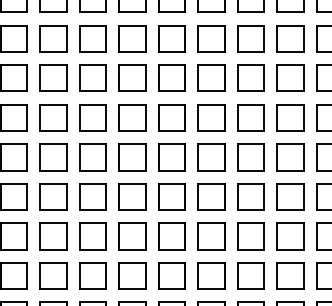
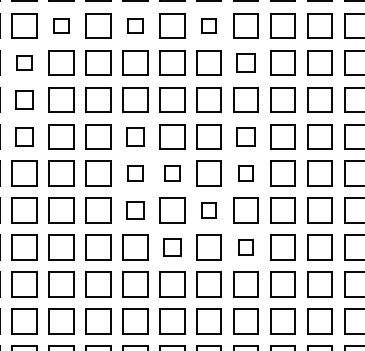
part: (93, 38) -> (61, 25), size x0.6
part: (172, 38) -> (135, 25), size x0.6
part: (250, 38) -> (208, 25), size x0.6
part: (53, 77) -> (24, 62), size x0.6
part: (289, 77) -> (245, 62), size x0.7
part: (53, 117) -> (24, 99), size x0.7
part: (53, 156) -> (24, 136), size x0.7
part: (172, 156) -> (135, 136), size x0.7
part: (289, 156) -> (245, 136), size x0.7
part: (172, 196) -> (135, 173), size x0.6
part: (211, 196) -> (172, 173), size x0.6
part: (289, 196) -> (245, 173), size x0.6
part: (172, 236) -> (135, 210), size x0.7
part: (250, 236) -> (208, 210), size x0.6
part: (211, 275) -> (172, 247), size x0.7
part: (289, 275) -> (245, 247), size x0.6

